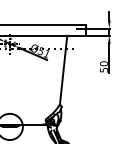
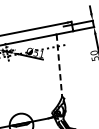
line: (63, 70) -> (59, 66), solid -> dashed

